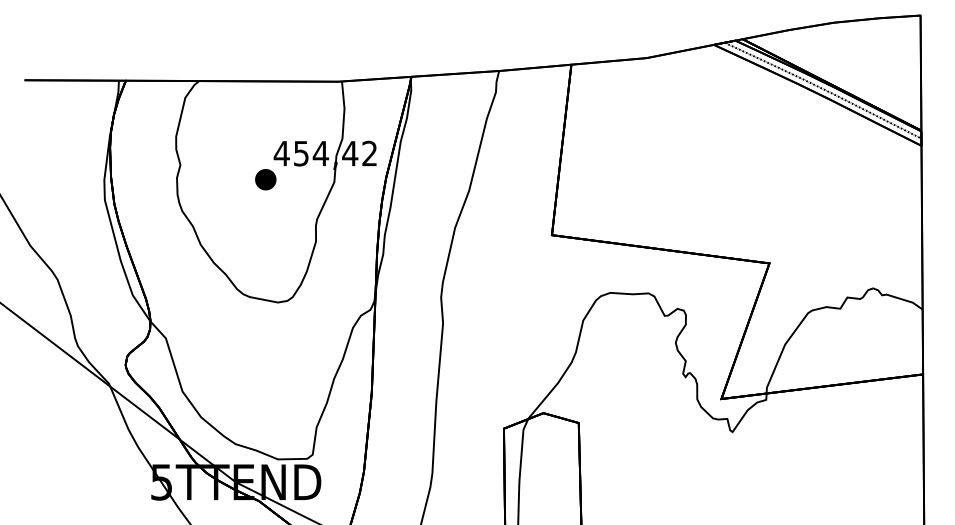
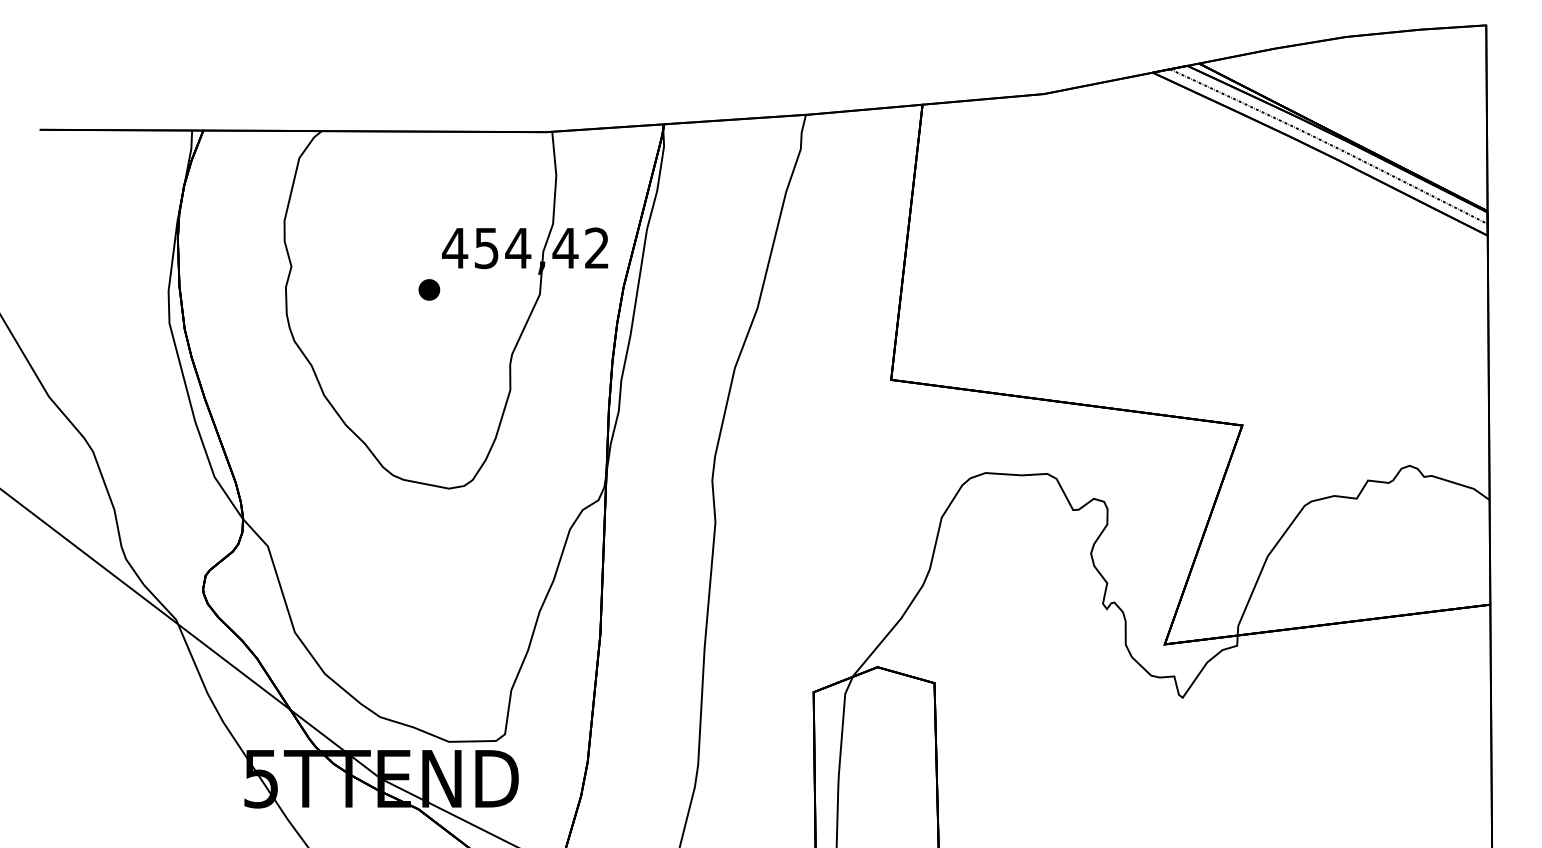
part: (265, 178) -> (428, 288), size x0.62

